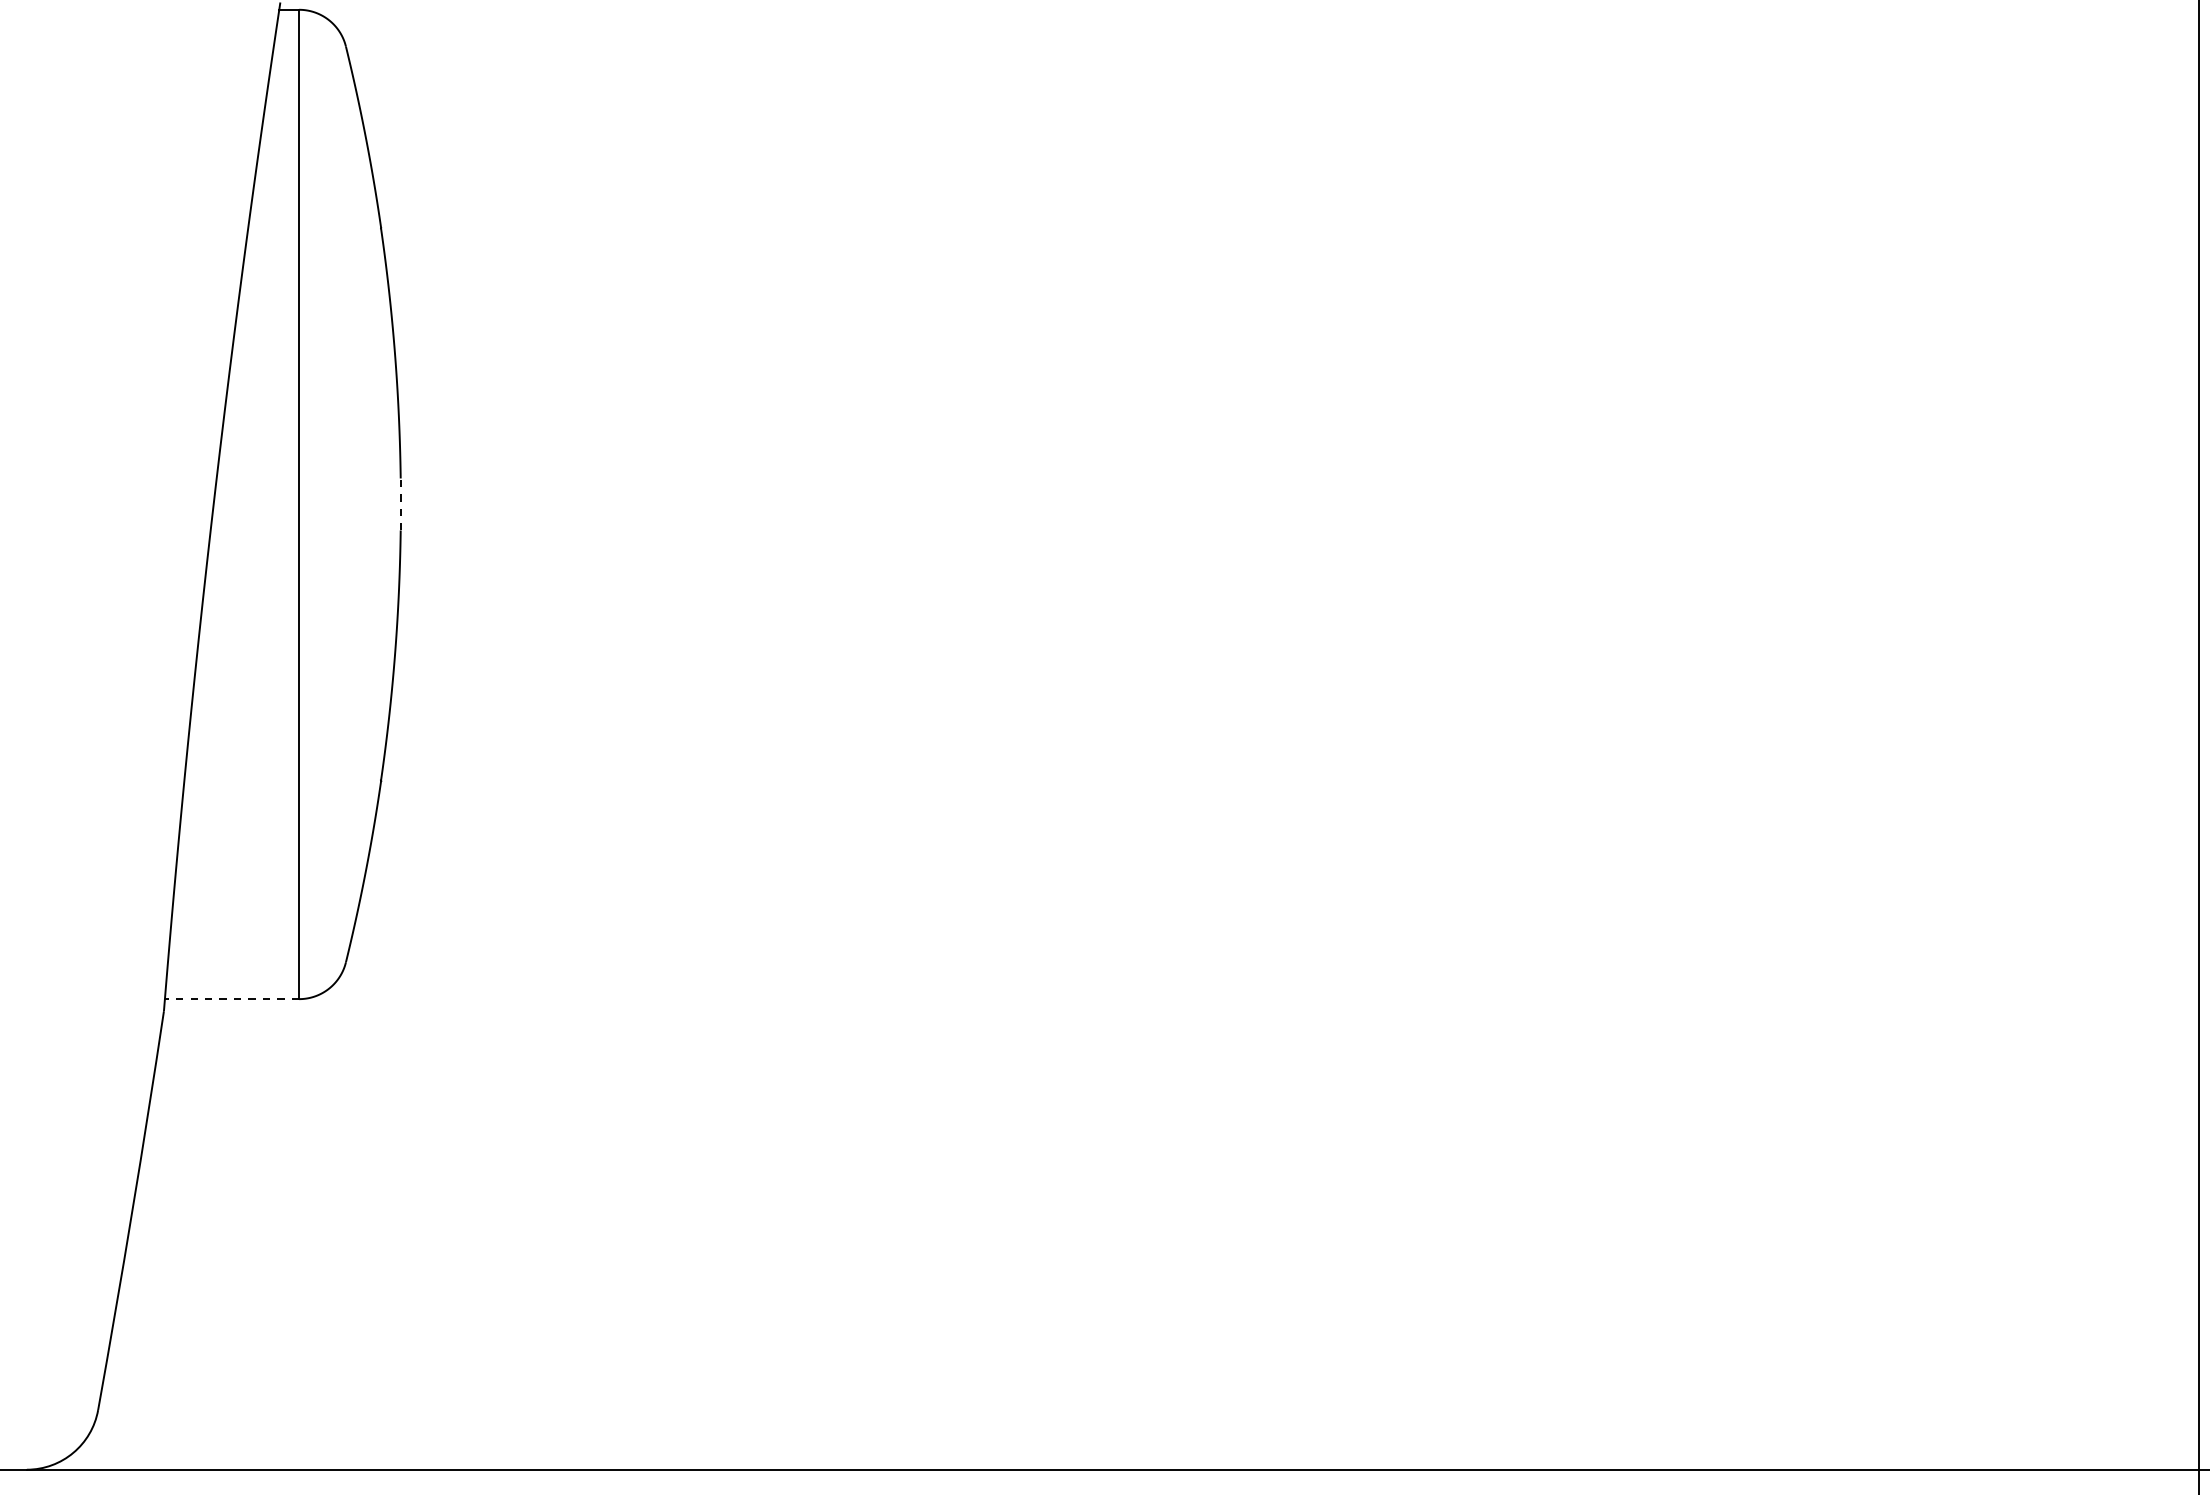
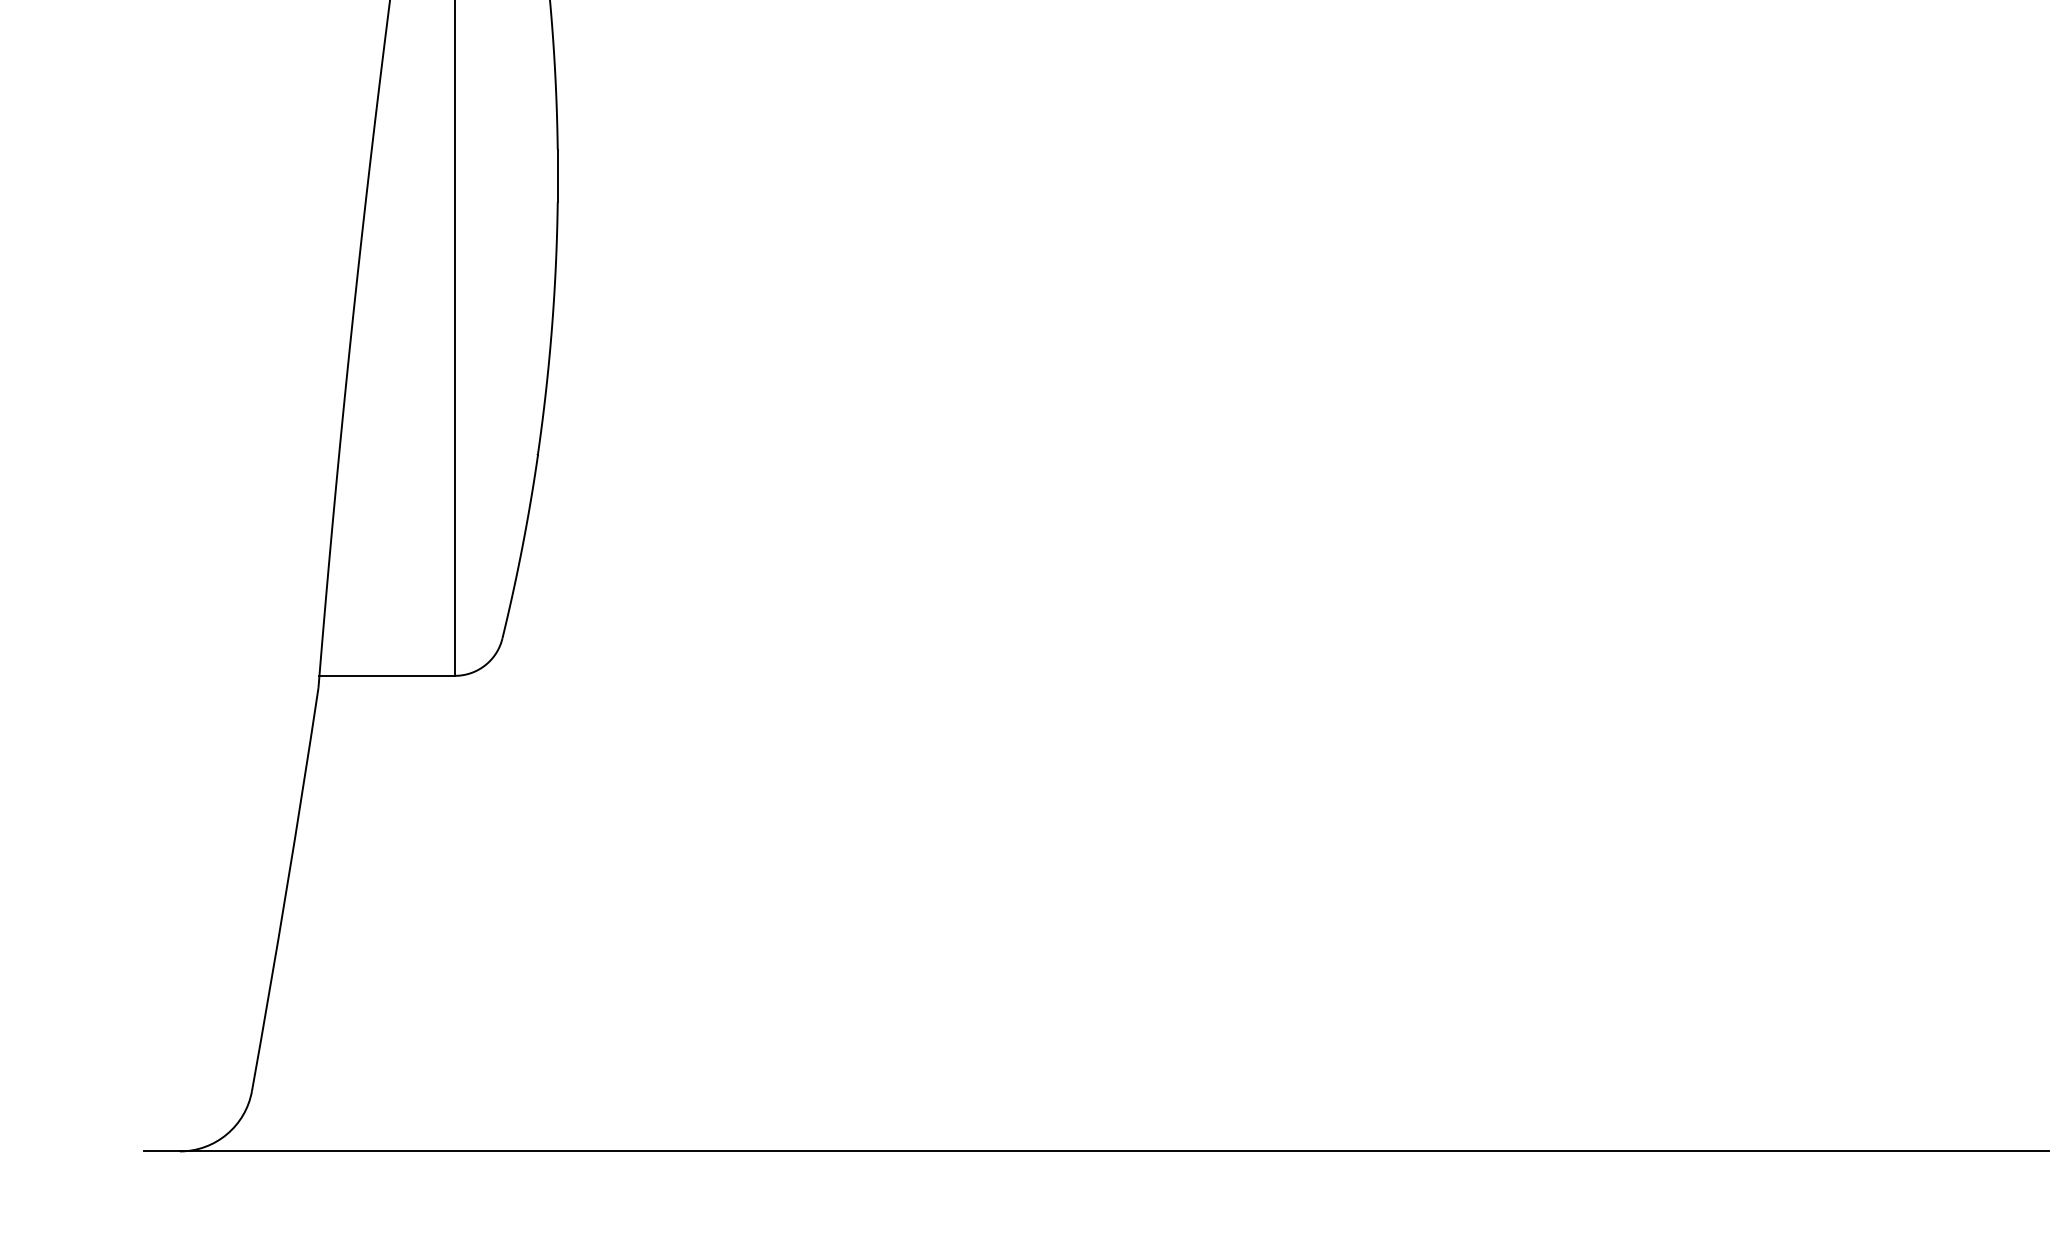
line: (400, 504) -> (557, 175), dashed -> solid
line: (231, 999) -> (386, 676), dashed -> solid

